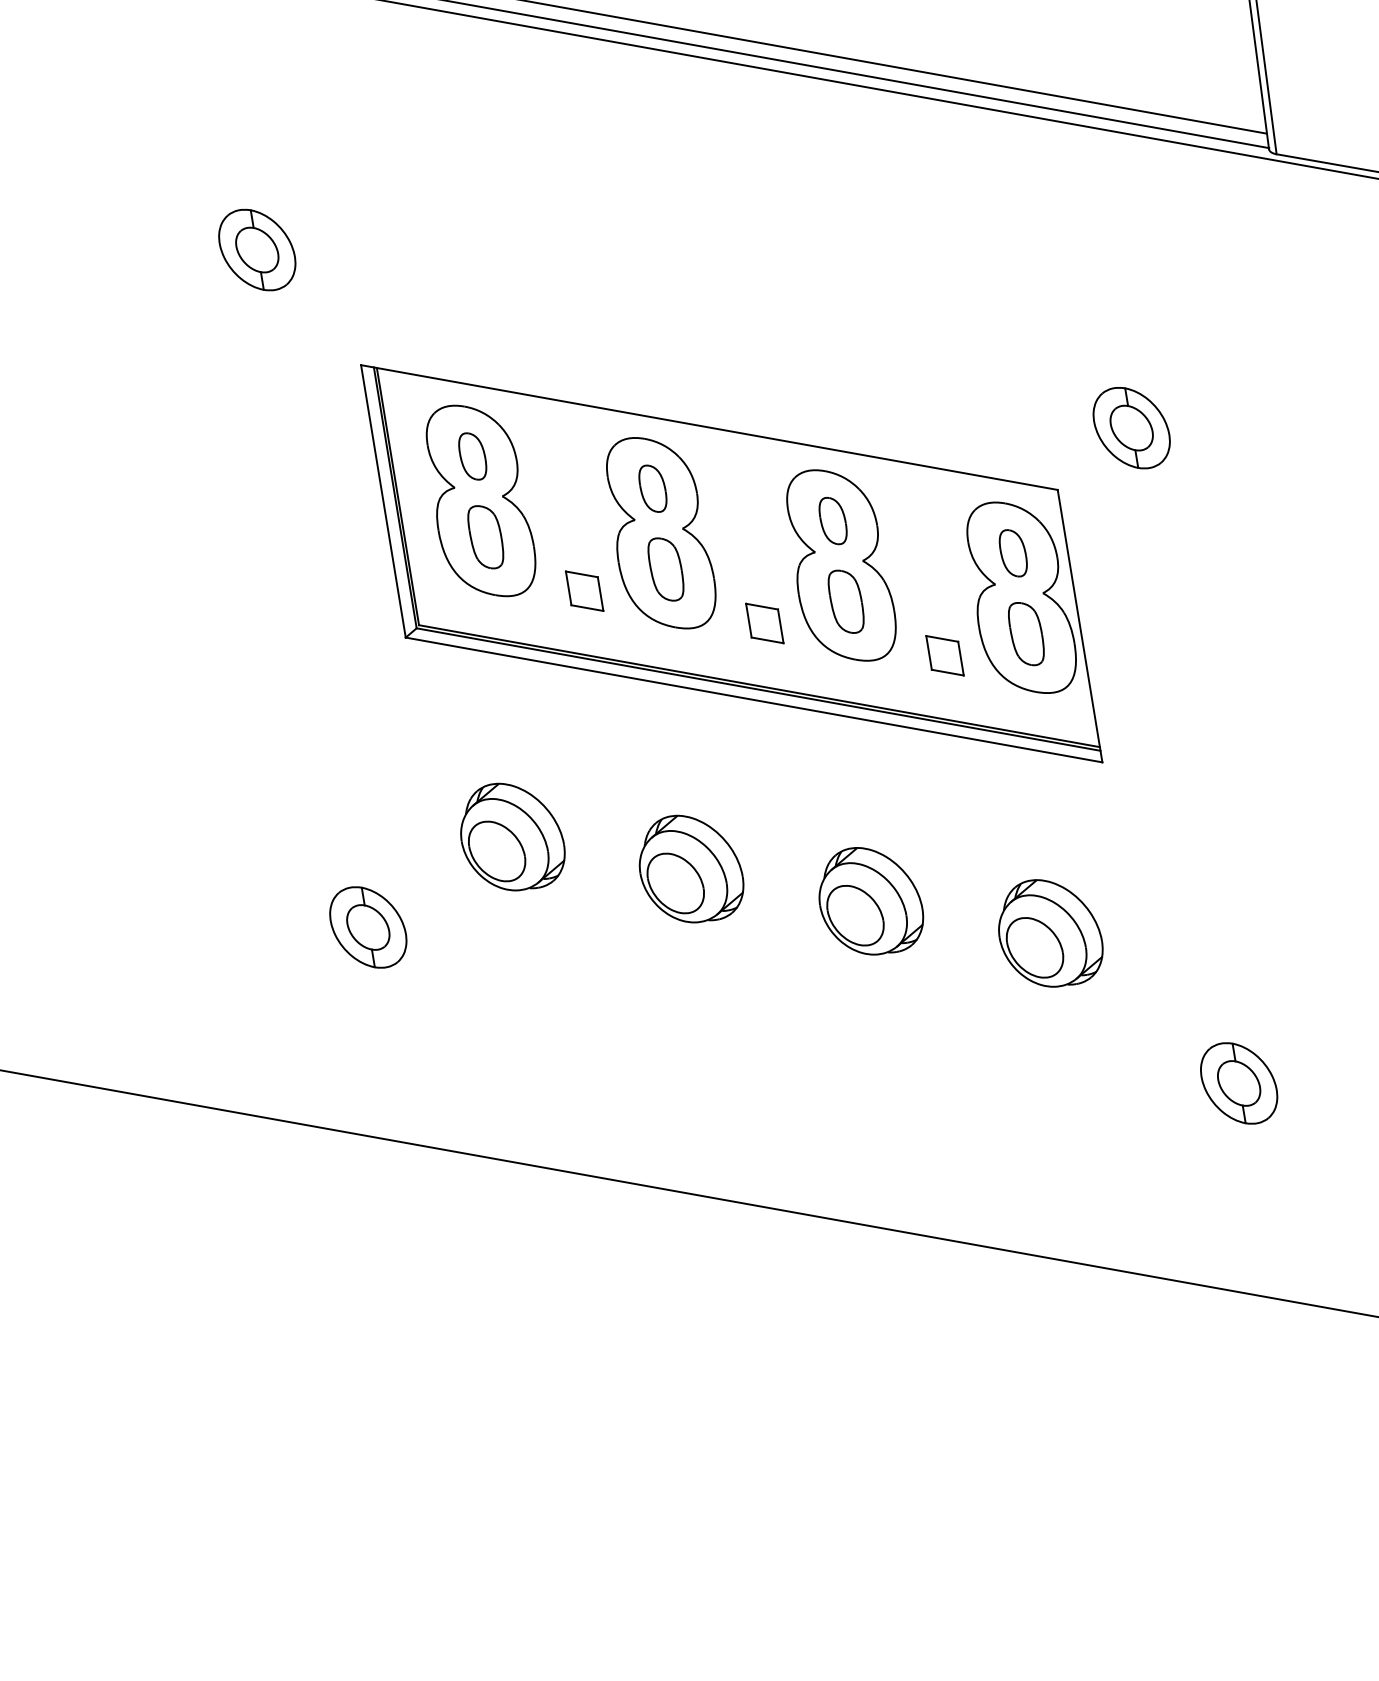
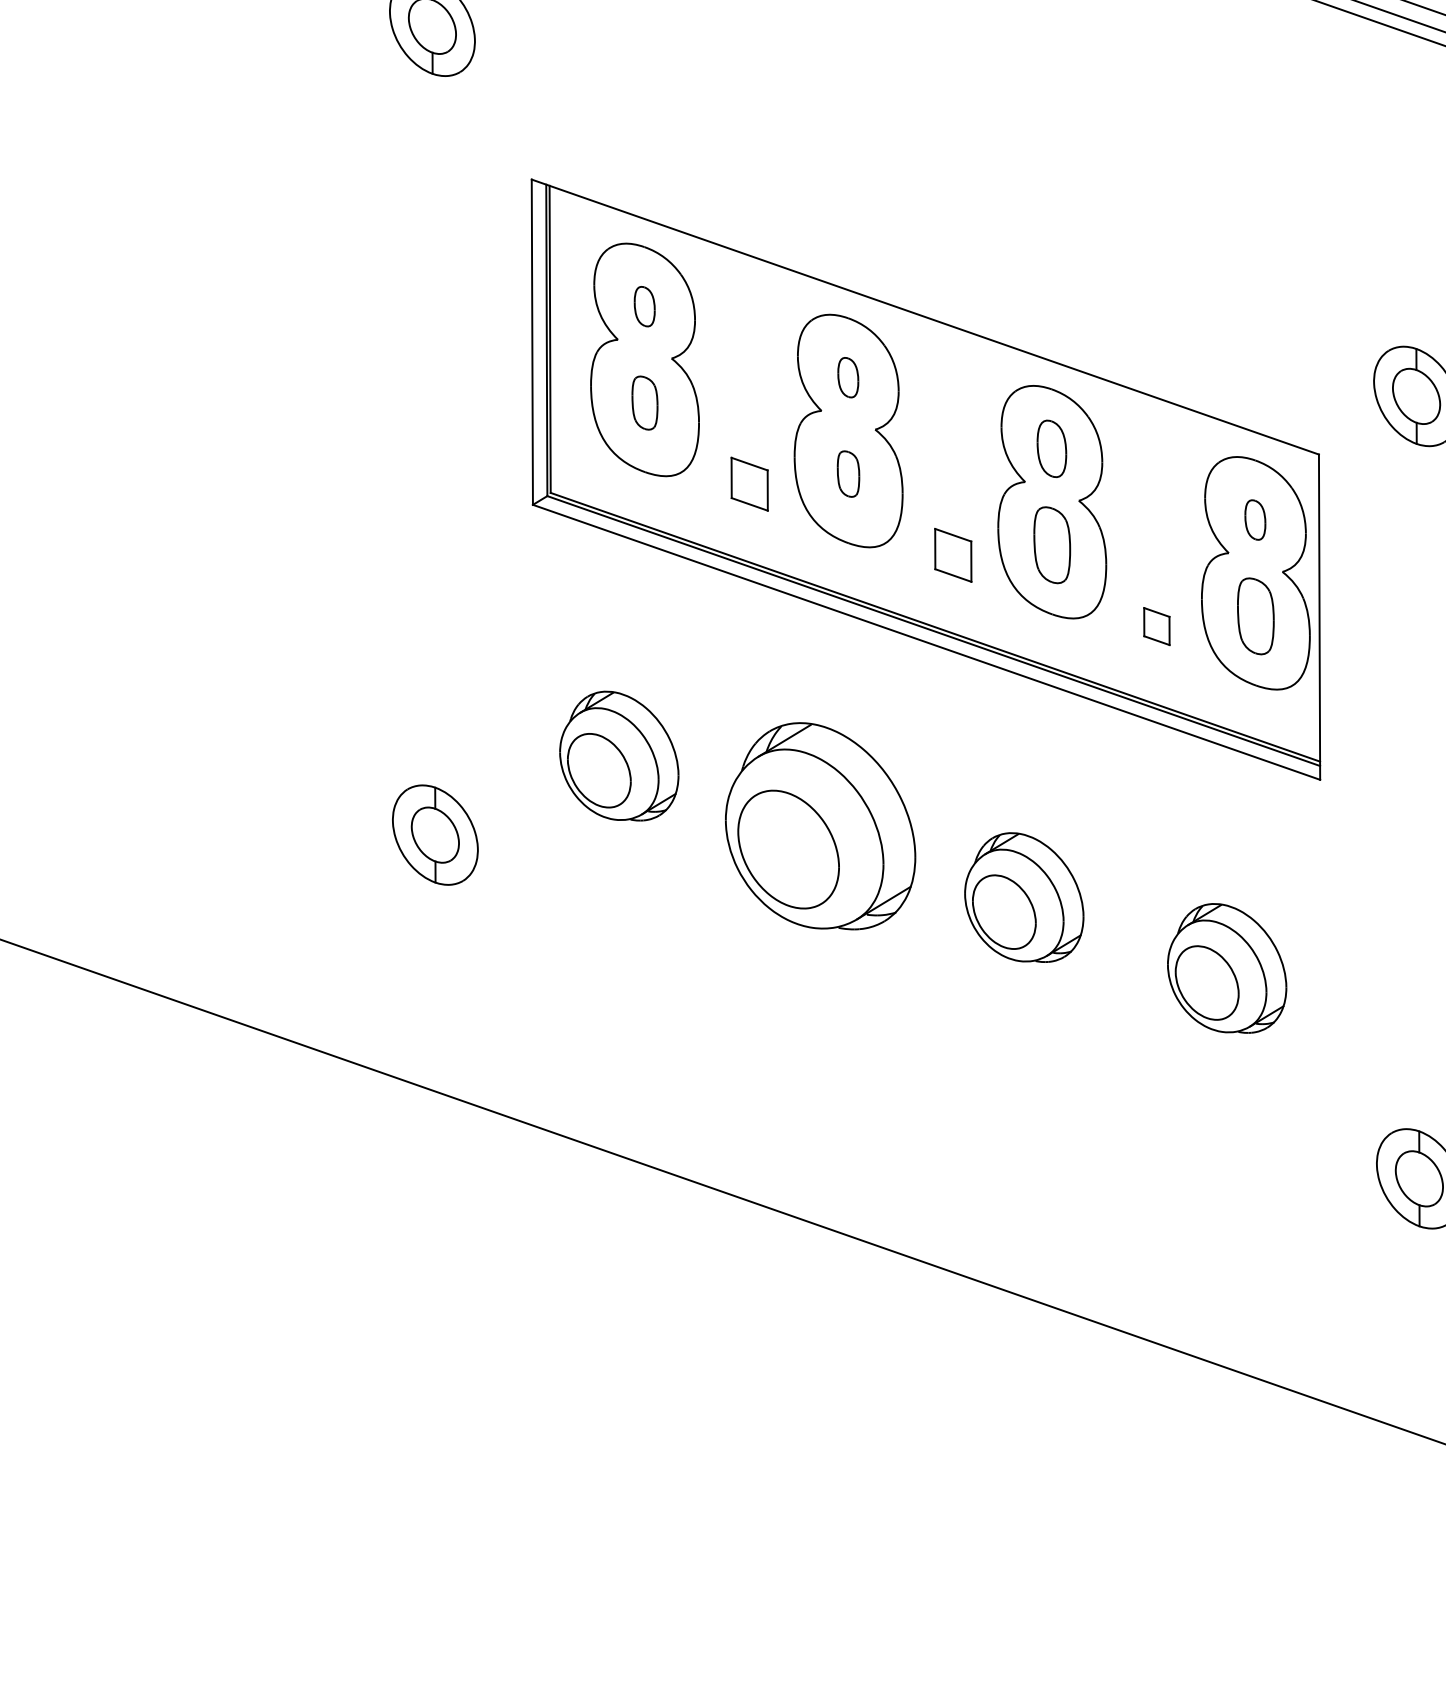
part: (472, 456) -> (644, 306), size x0.7
part: (652, 488) -> (847, 377), size x0.7
part: (485, 537) -> (644, 403), size x0.7
part: (1012, 553) -> (1254, 520), size x0.7
part: (665, 569) -> (847, 474), size x0.6
part: (944, 655) -> (1156, 626), size x0.7
part: (691, 868) -> (822, 826), size x1.6

